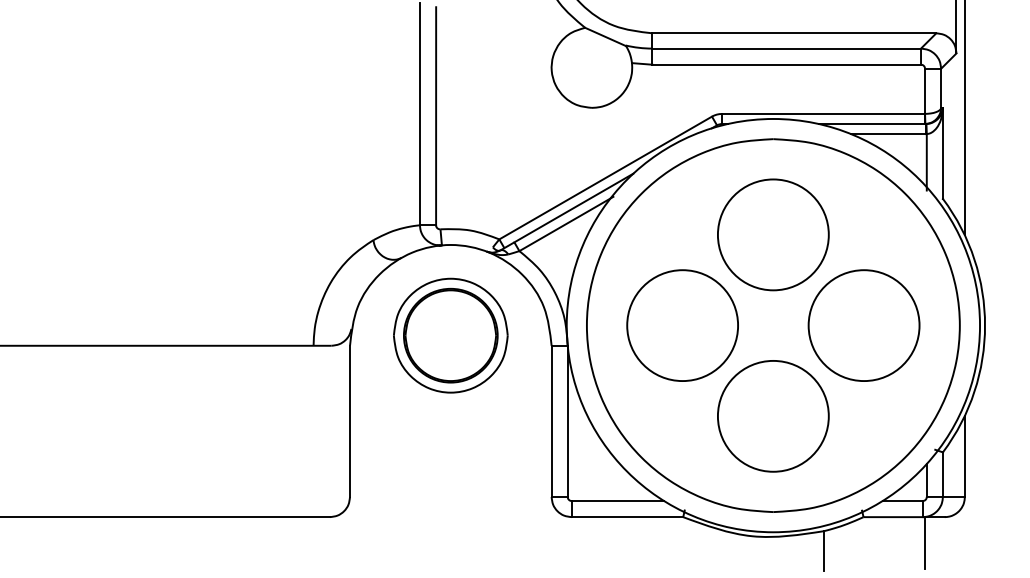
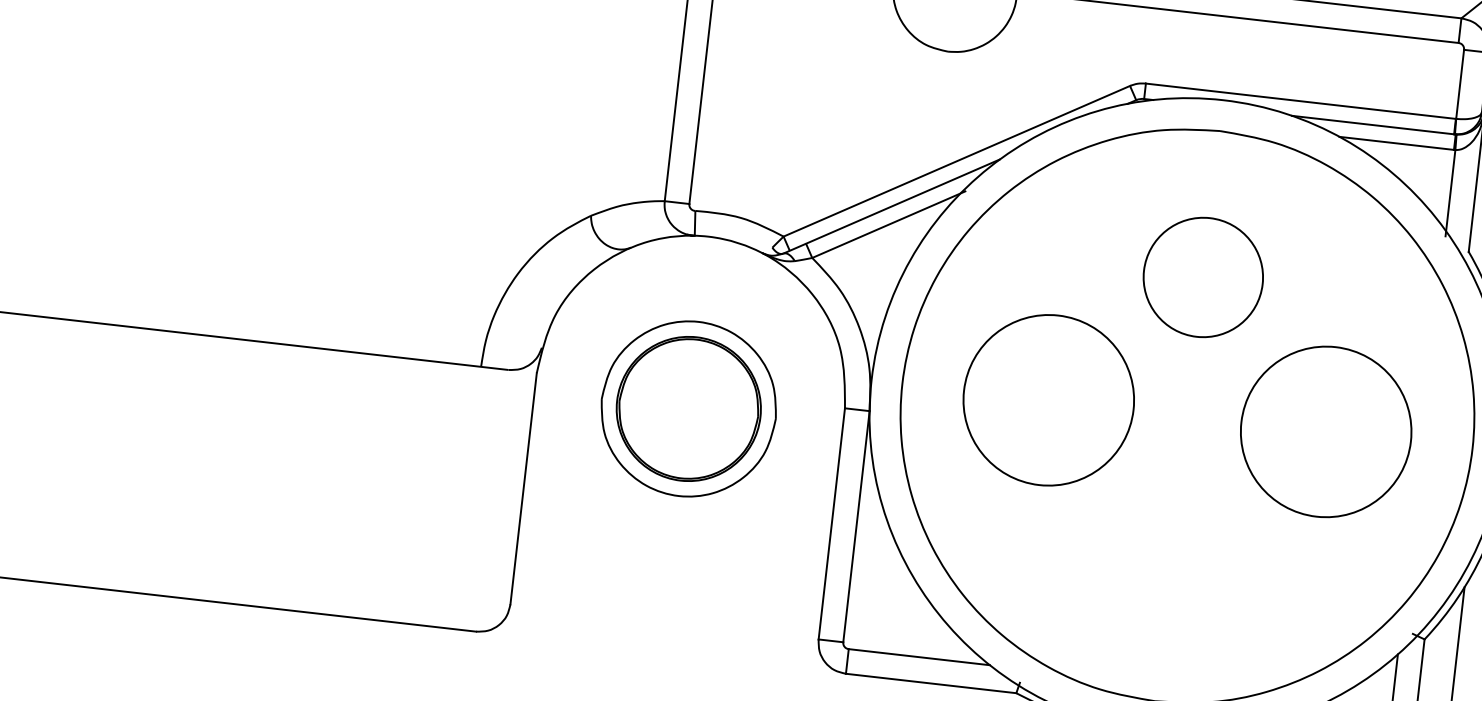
circle: (773, 234) -> (1203, 276), size x0.7
part: (450, 335) -> (688, 408), moved
circle: (773, 416) -> (1171, 555), removed

